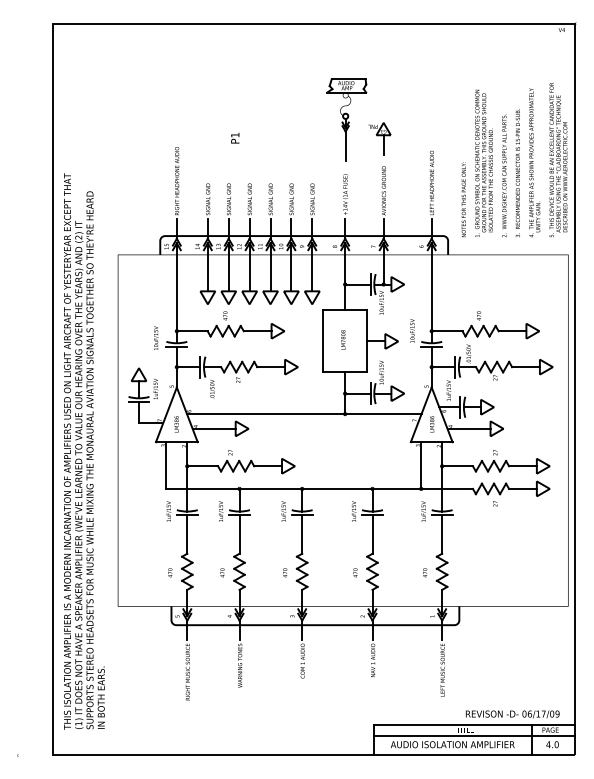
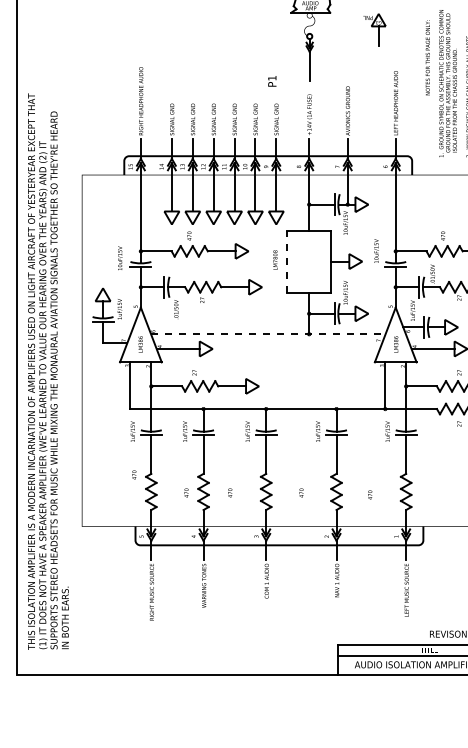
text: (235, 138) -> (272, 81), moved
part: (379, 138) -> (374, 29), moved
text: (463, 199) -> (427, 57), moved
text: (343, 339) -> (275, 259), moved
line: (323, 340) -> (287, 260), solid -> dashed
line: (304, 414) -> (268, 334), solid -> dashed
text: (170, 572) -> (134, 474), moved
text: (285, 572) -> (230, 492), moved
text: (355, 572) -> (301, 492), moved
text: (425, 572) -> (370, 494), moved

